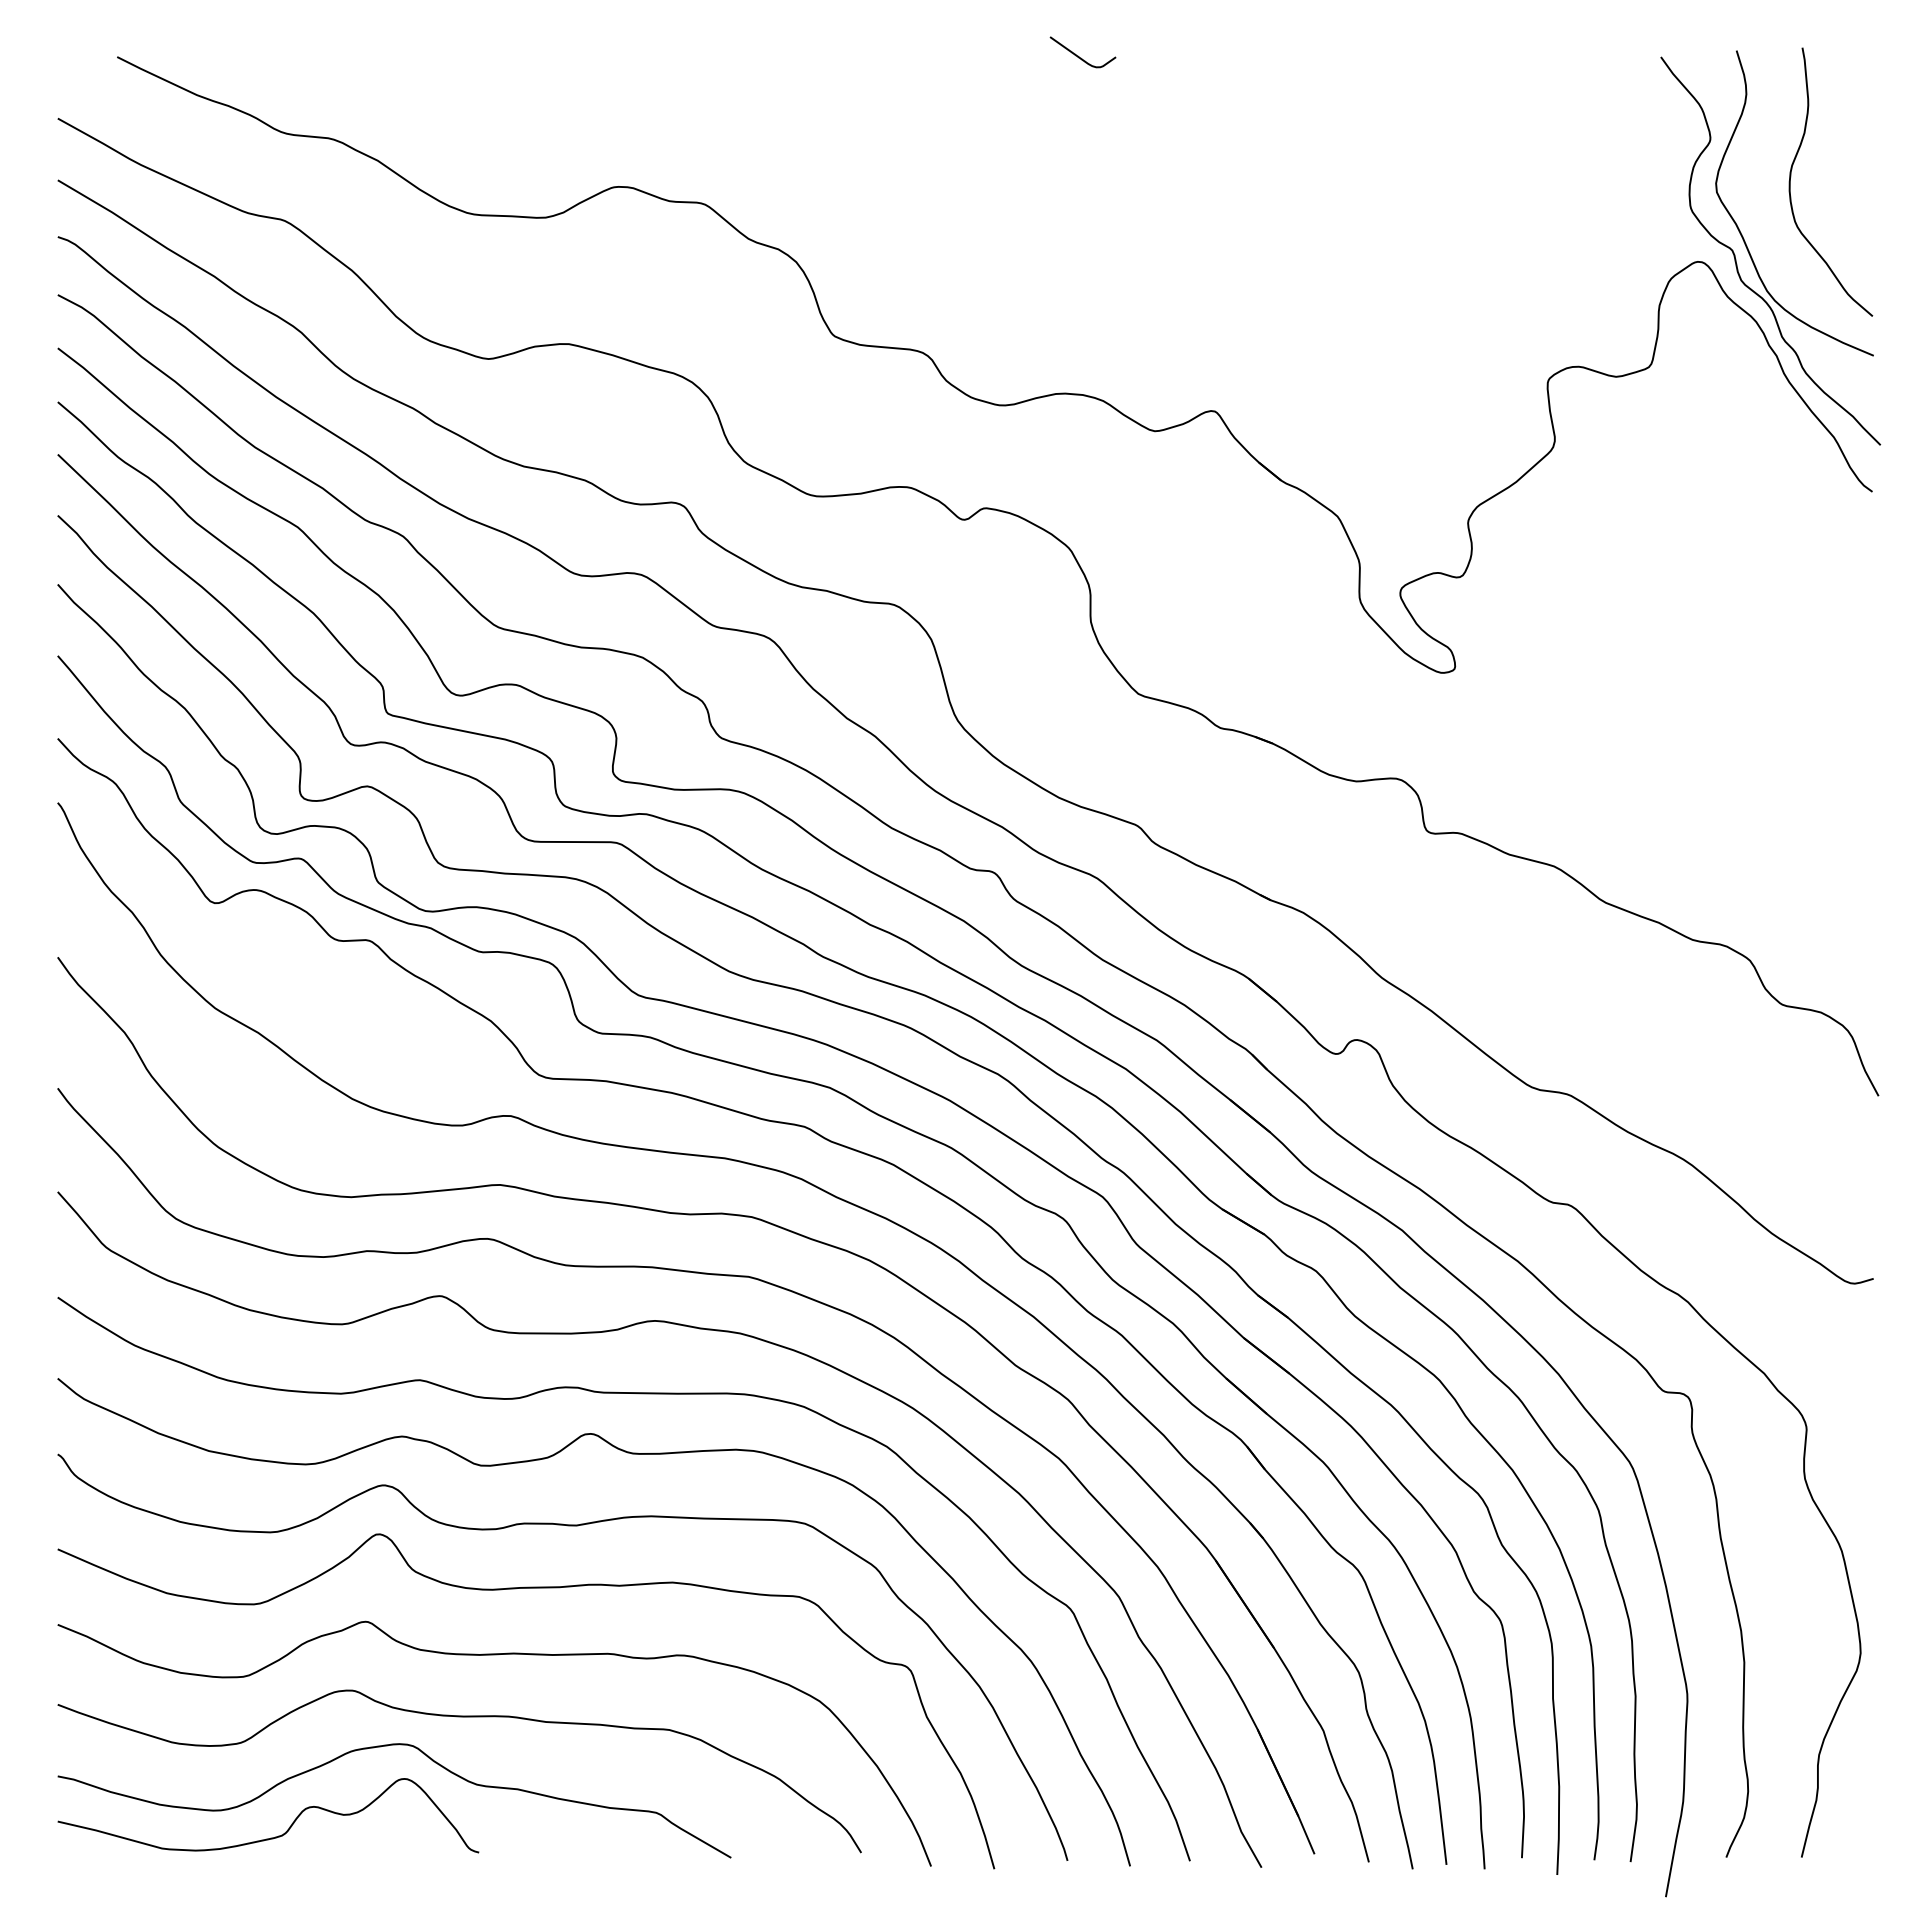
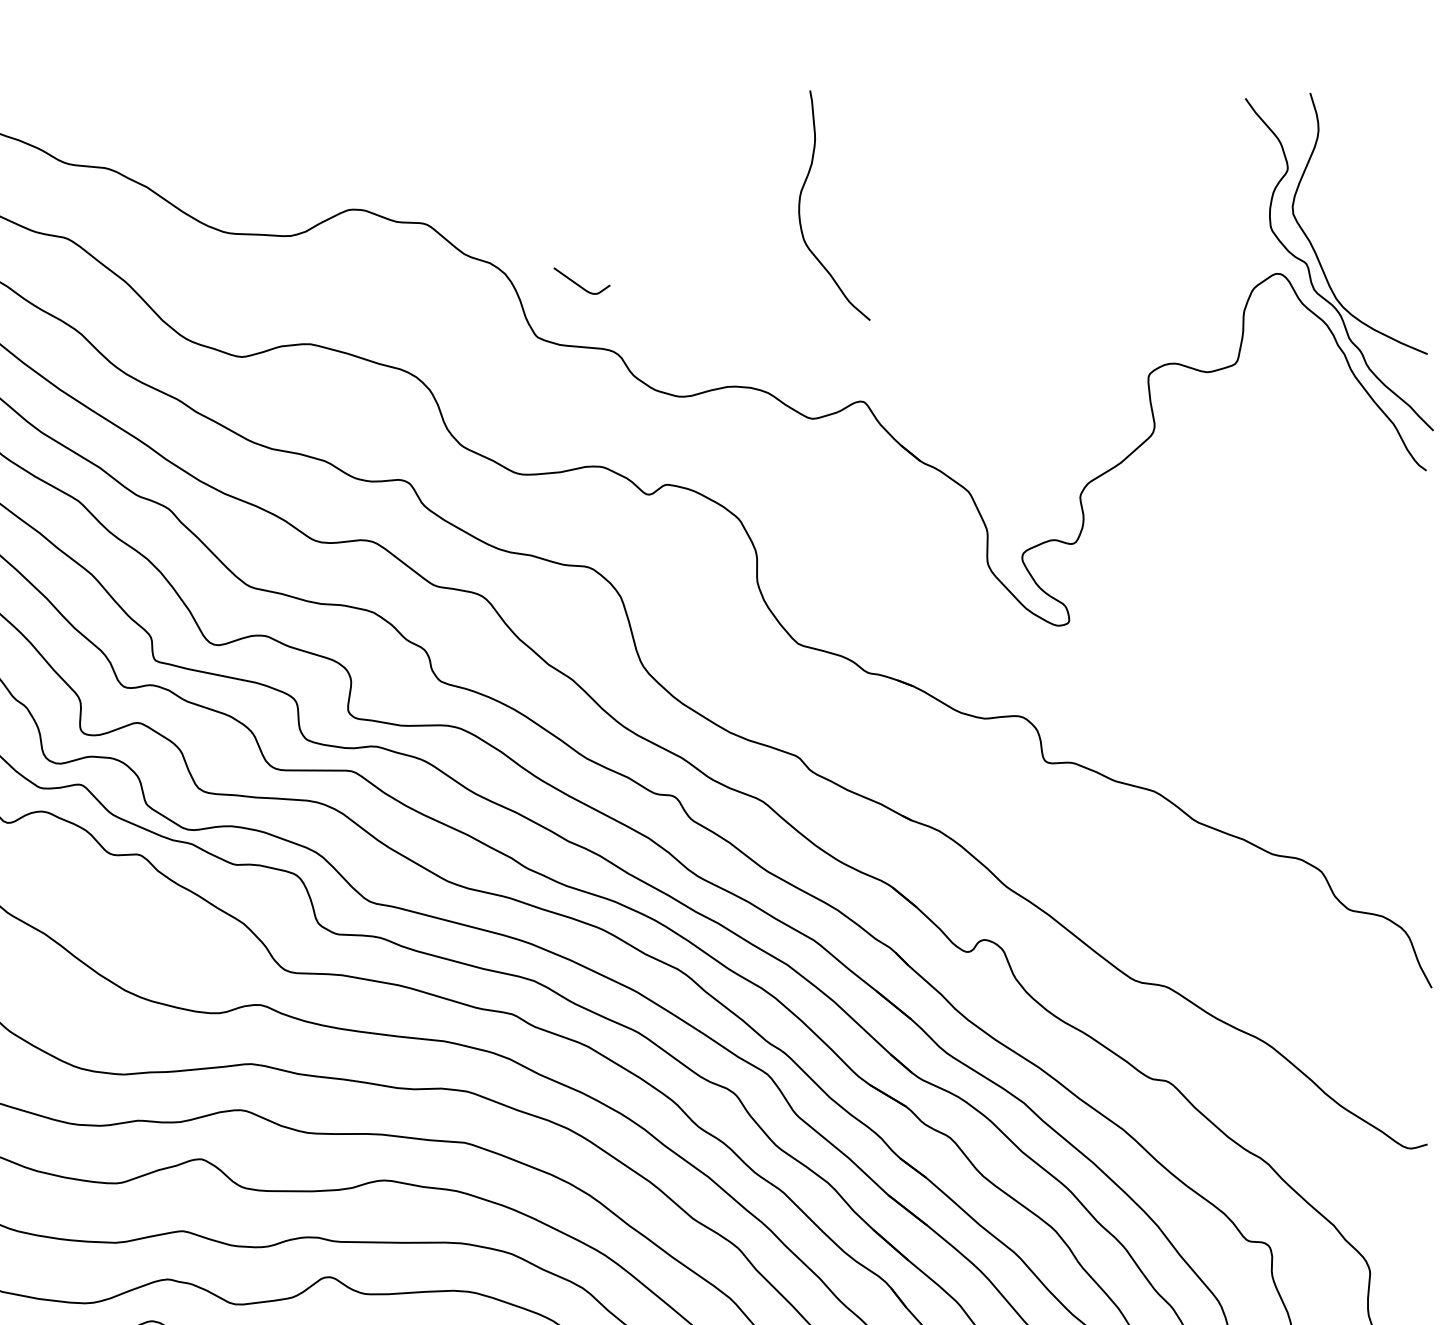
curve: (1078, 55) -> (578, 283), moved
curve: (1791, 177) -> (800, 201), moved

